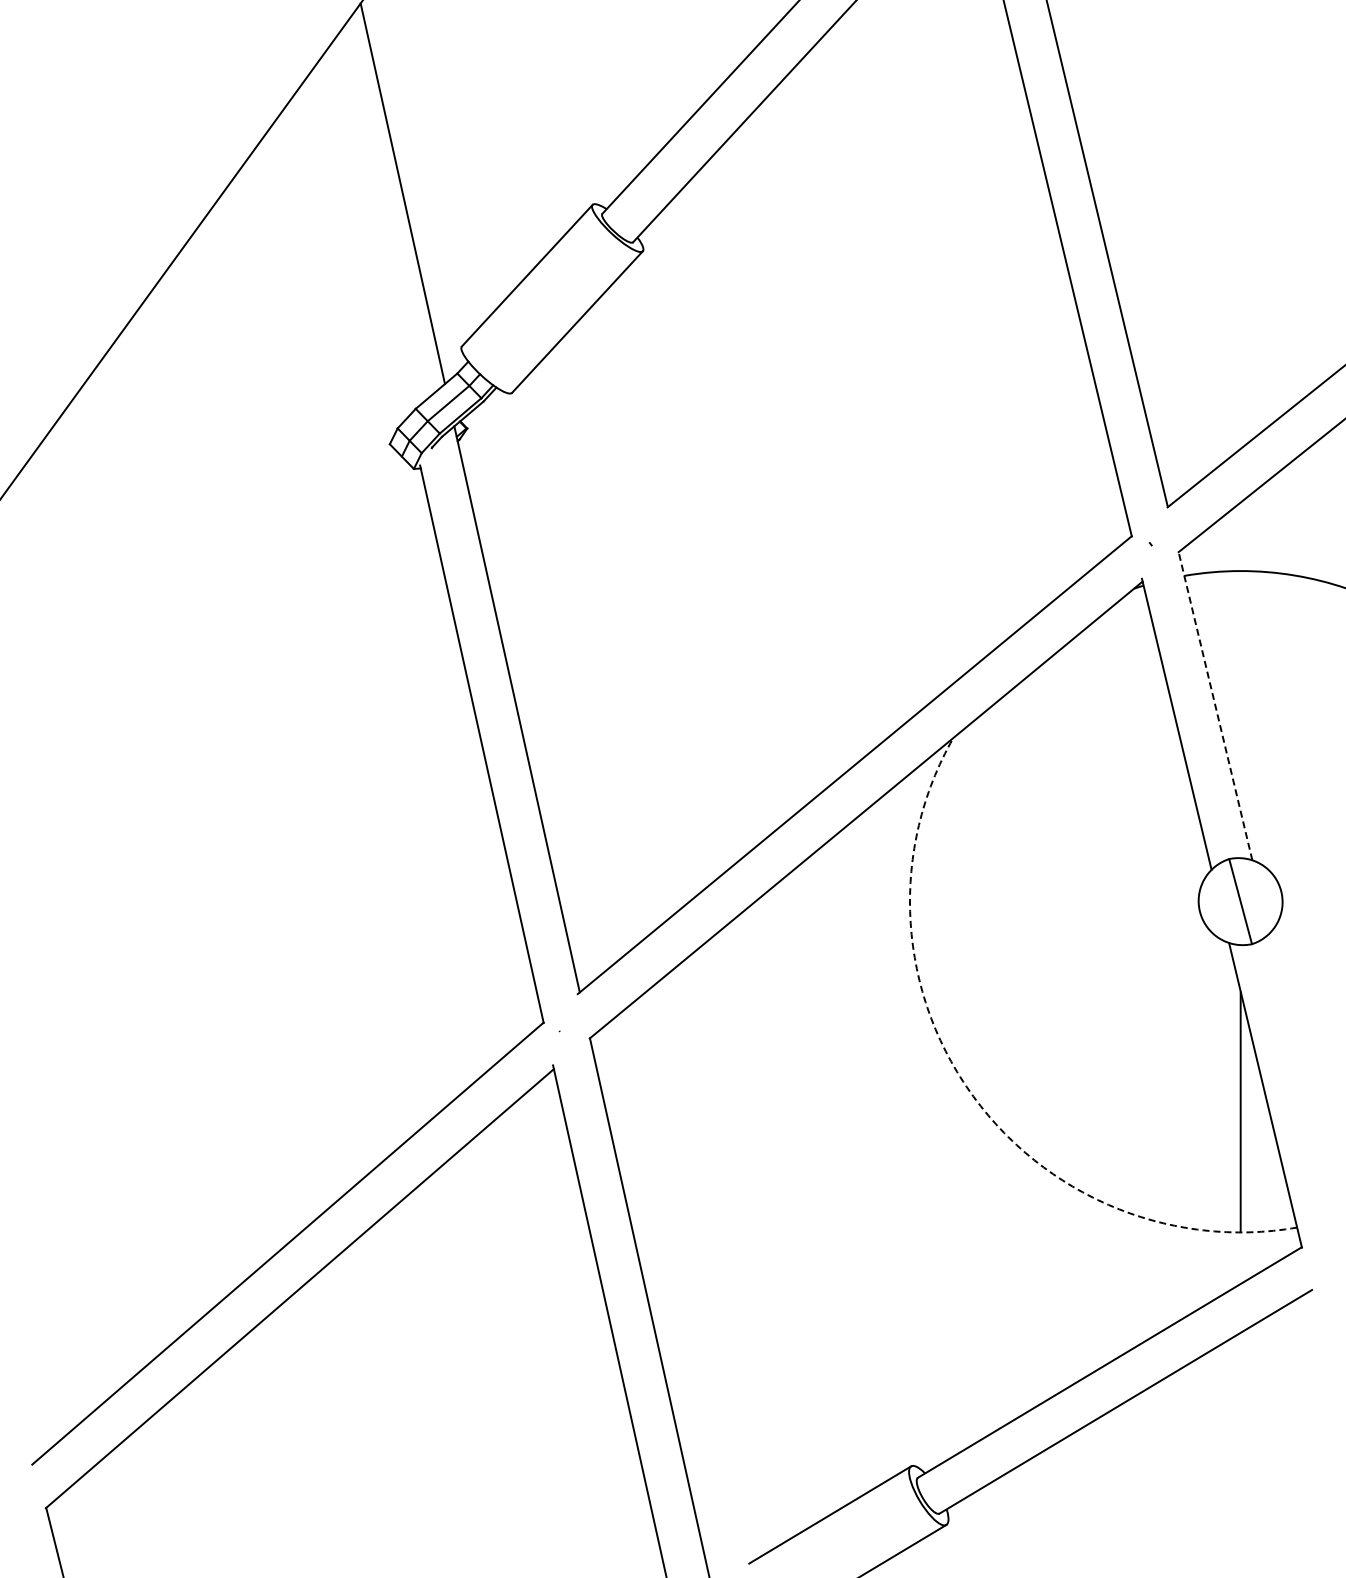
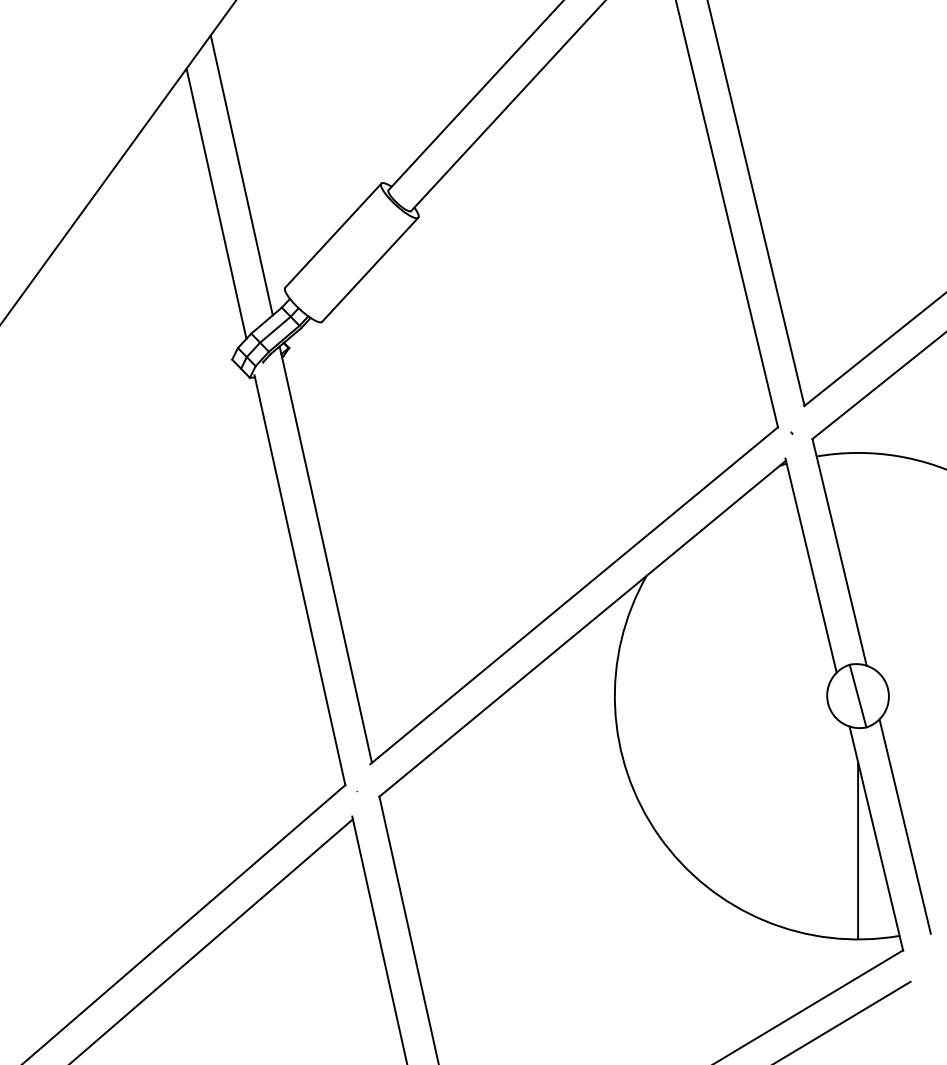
line: (368, 232) -> (216, 203), added
line: (1215, 705) -> (839, 551), dashed -> solid
line: (1304, 1078) -> (905, 826), added
arc: (970, 1091) -> (659, 835), dashed -> solid

